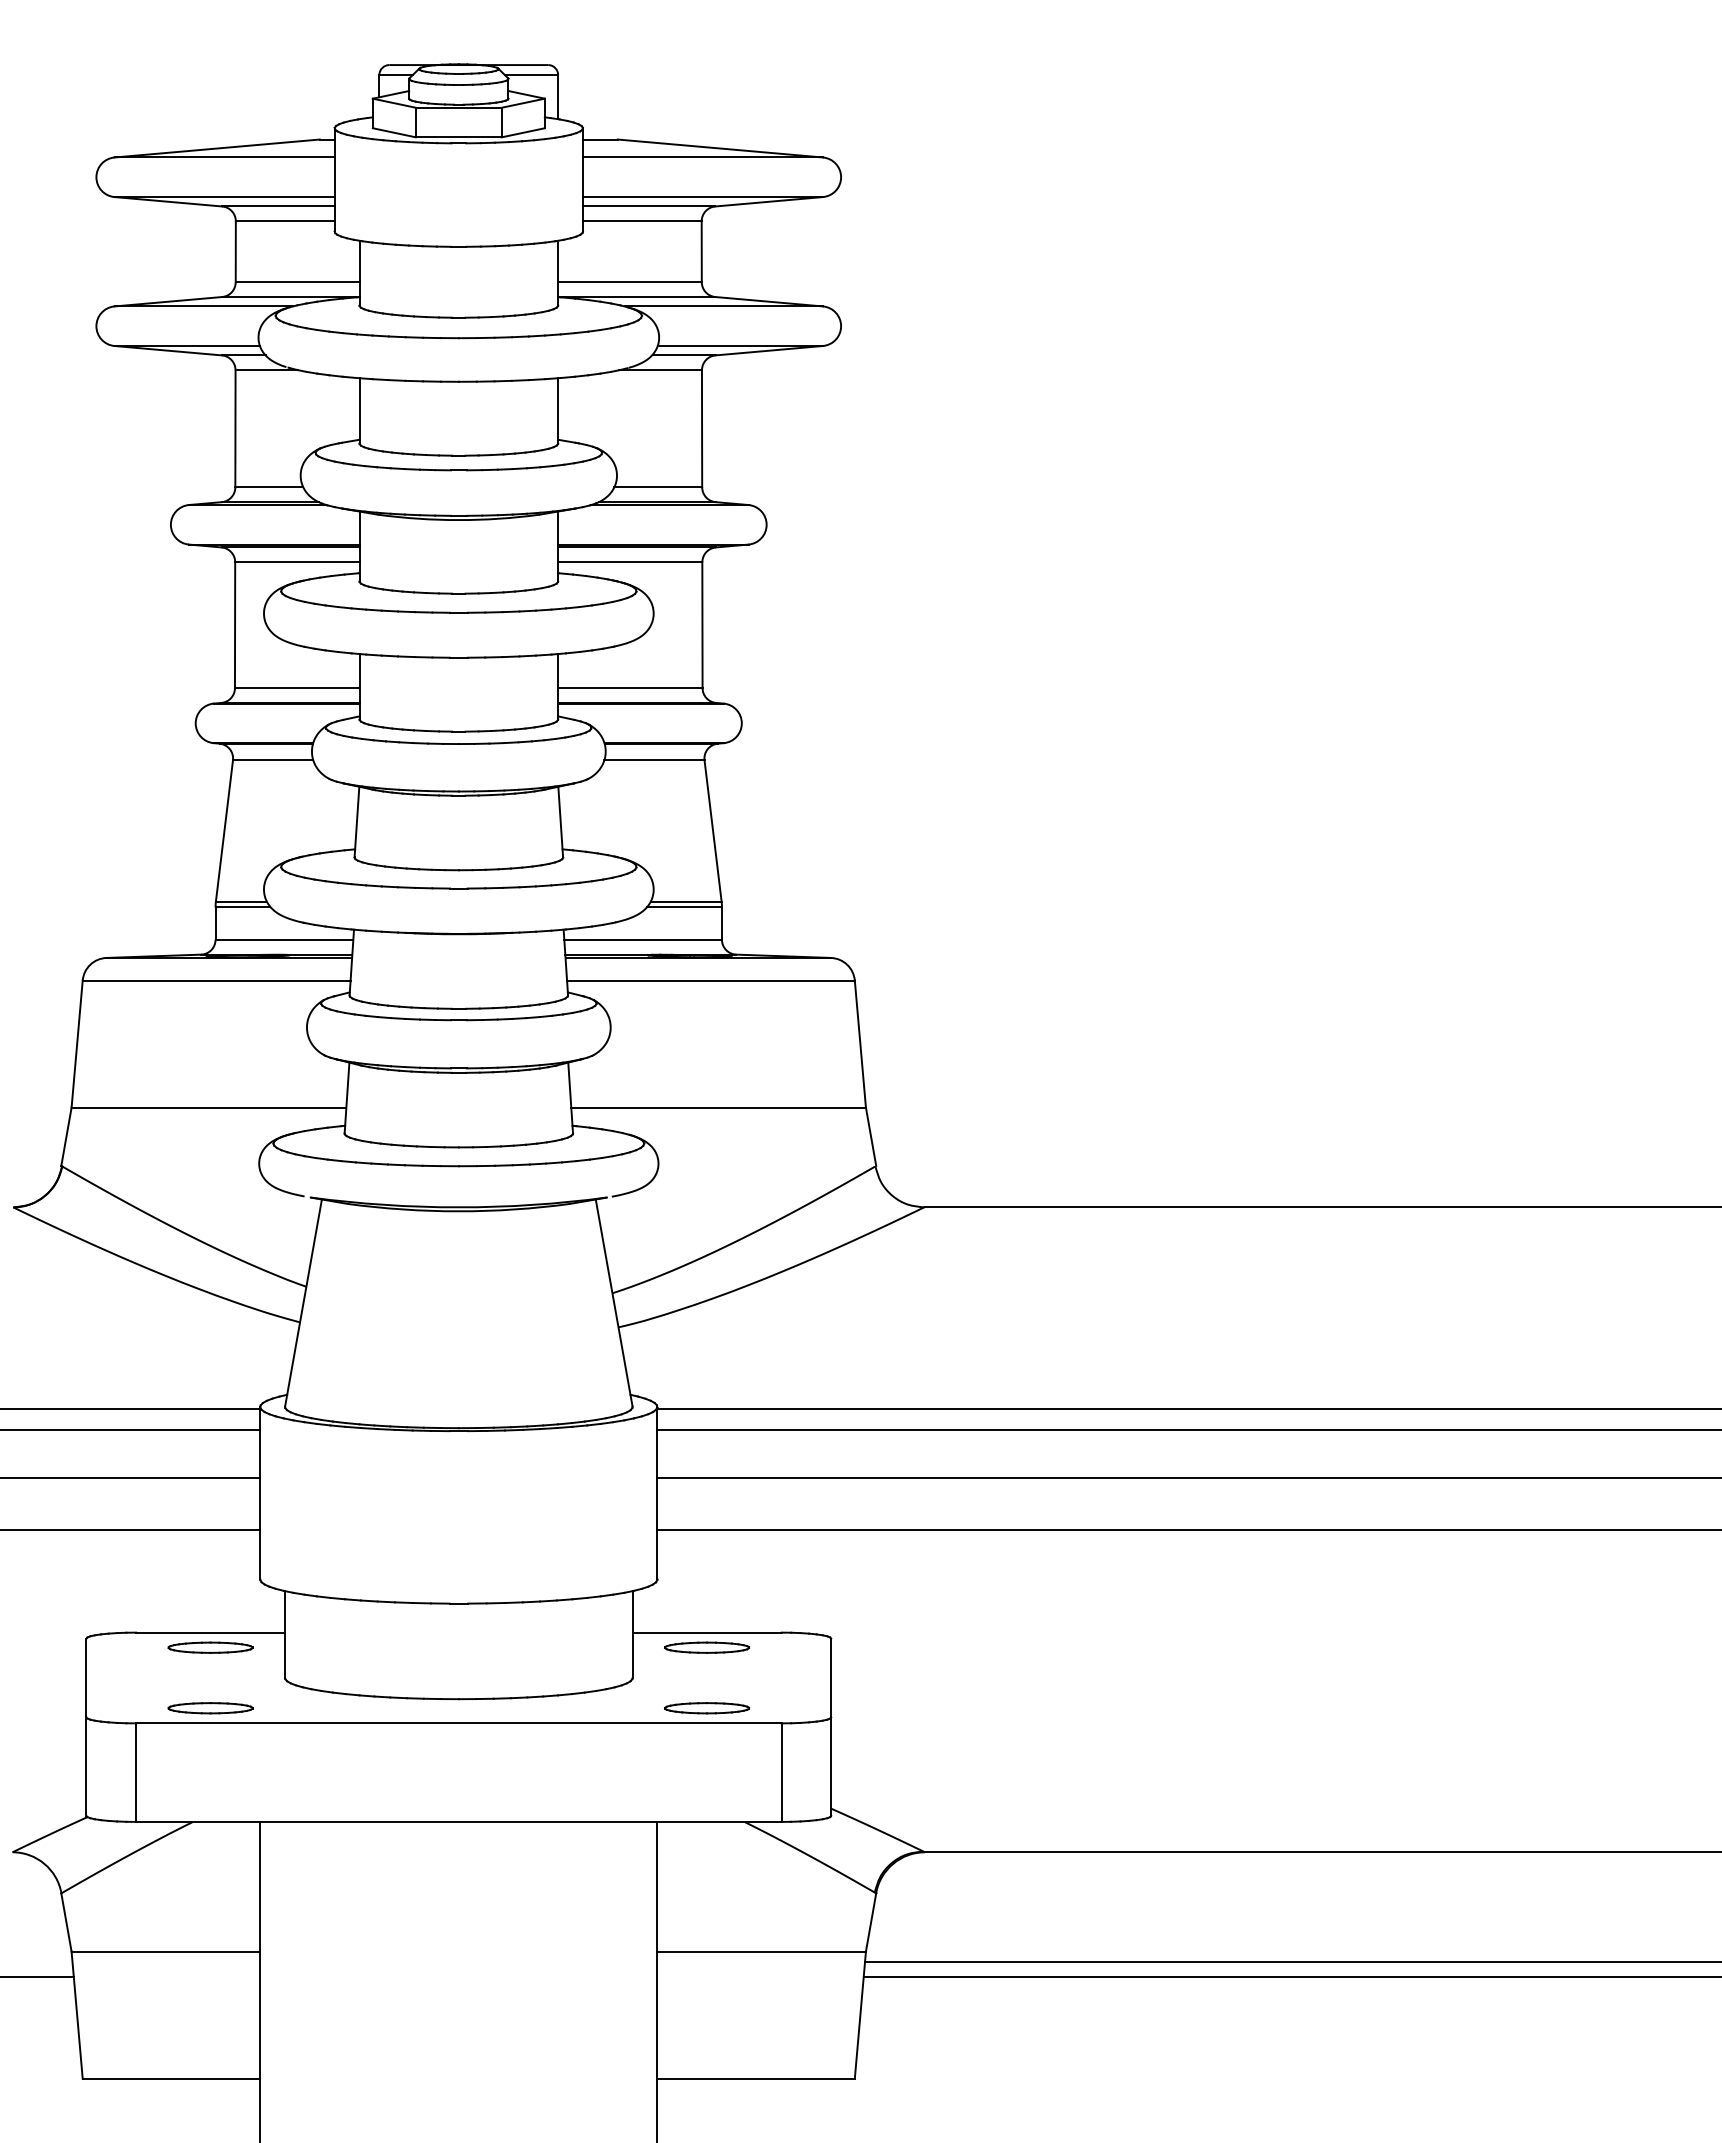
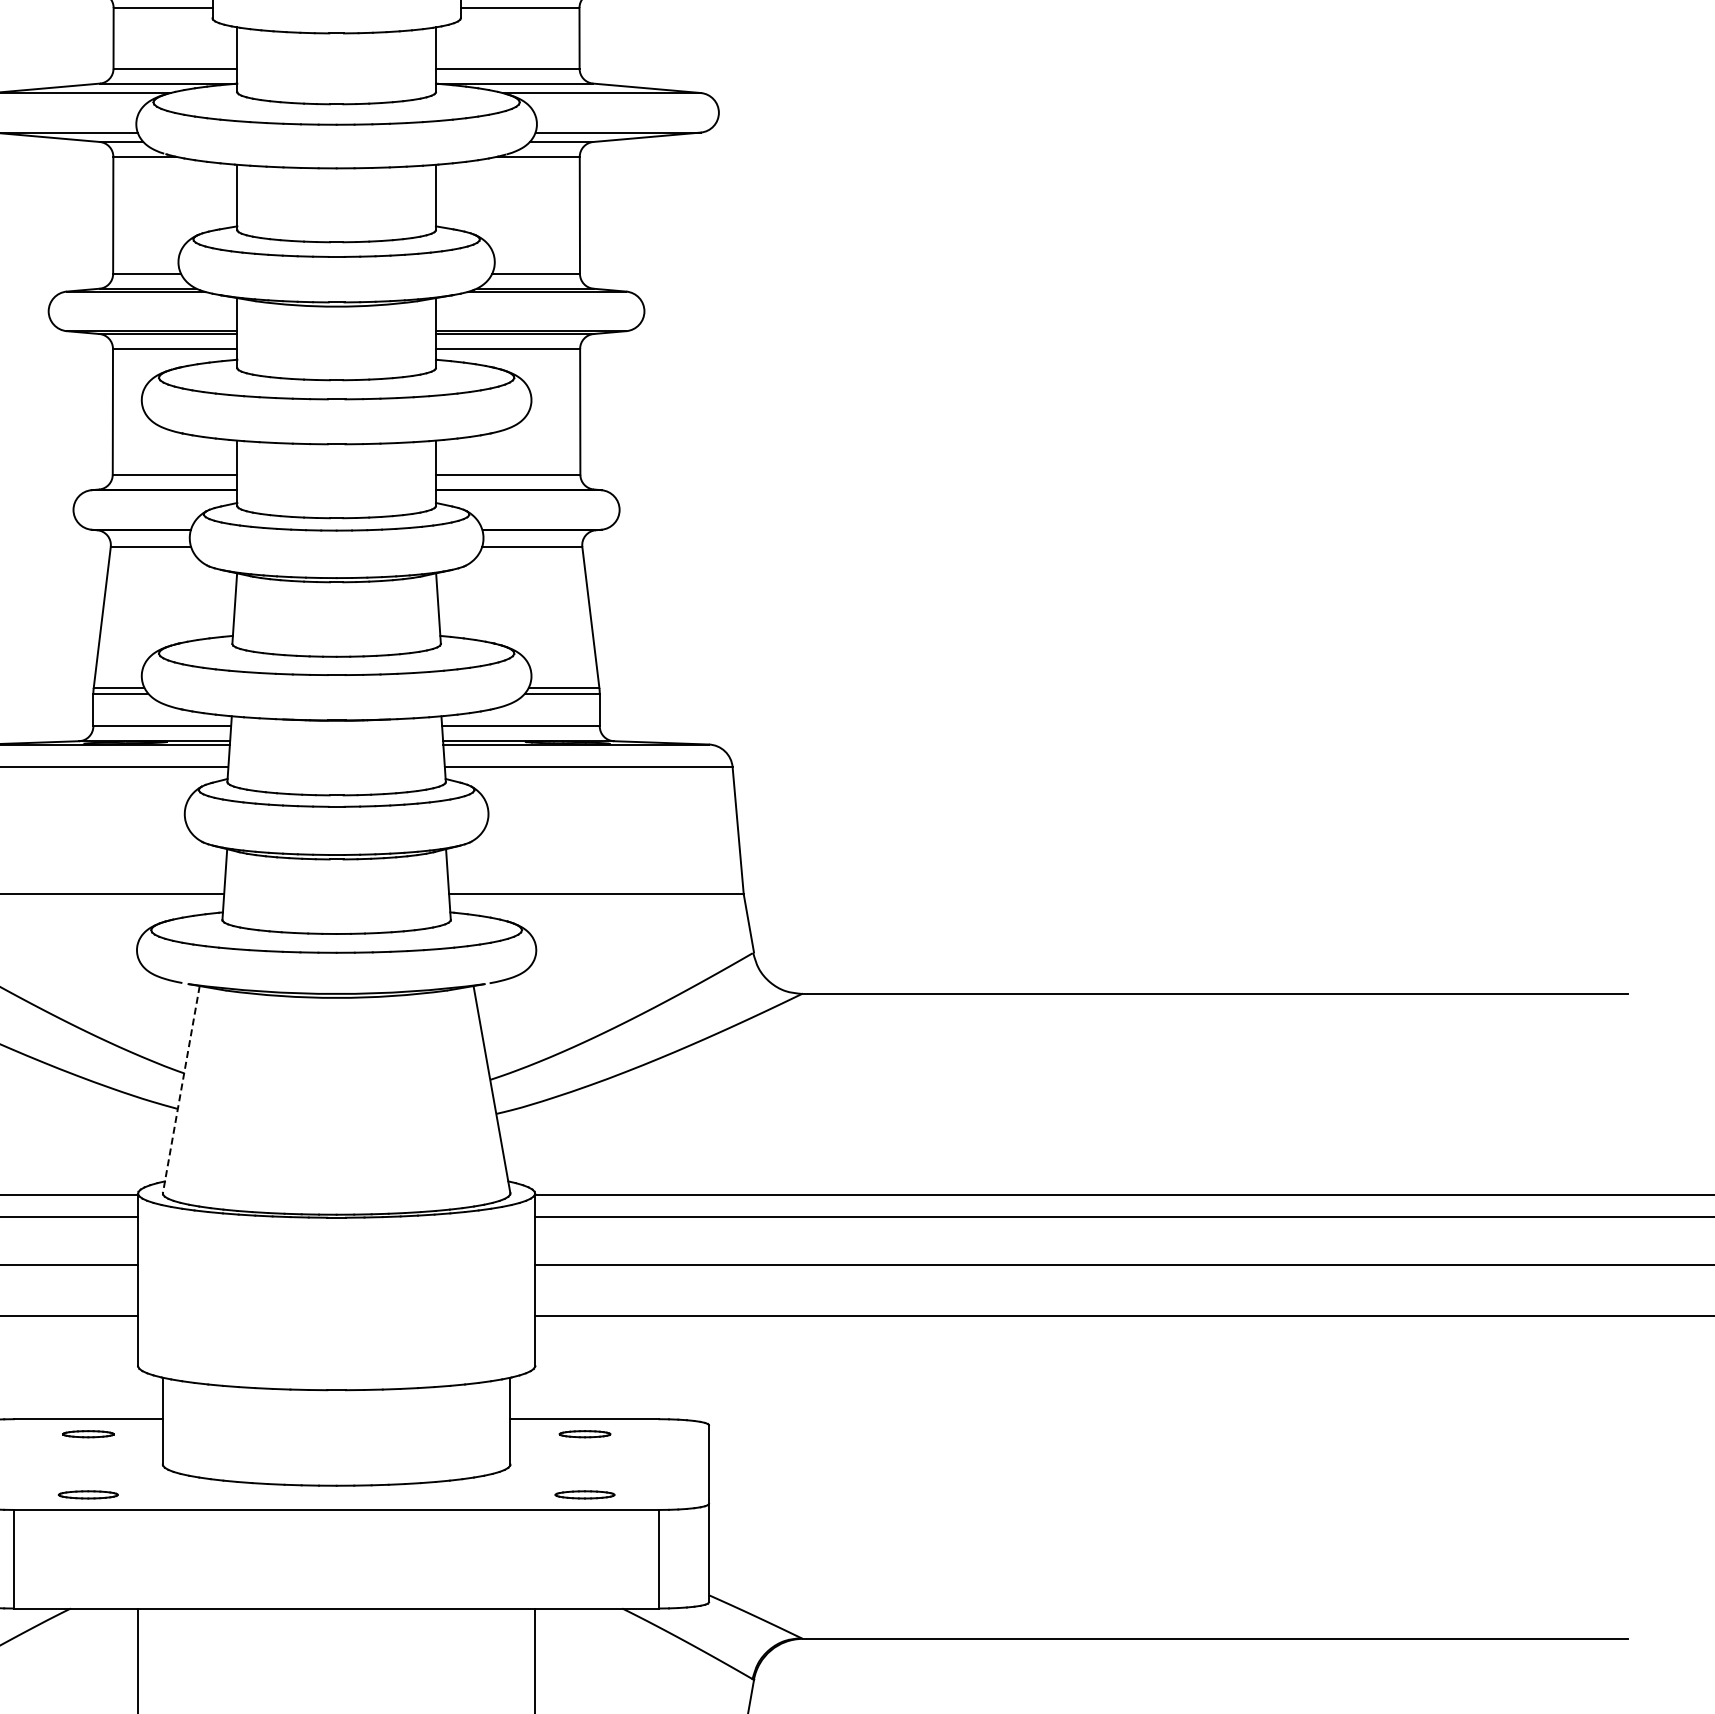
line: (303, 1303) -> (181, 1090), solid -> dashed
part: (210, 1647) -> (88, 1434), size x0.6
part: (707, 1647) -> (585, 1434), size x0.6
part: (210, 1708) -> (88, 1495), size x0.7
part: (707, 1708) -> (585, 1495), size x0.7

